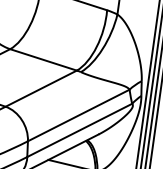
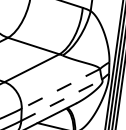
line: (78, 115) -> (60, 88), solid -> dashed
line: (79, 130) -> (61, 100), solid -> dashed

